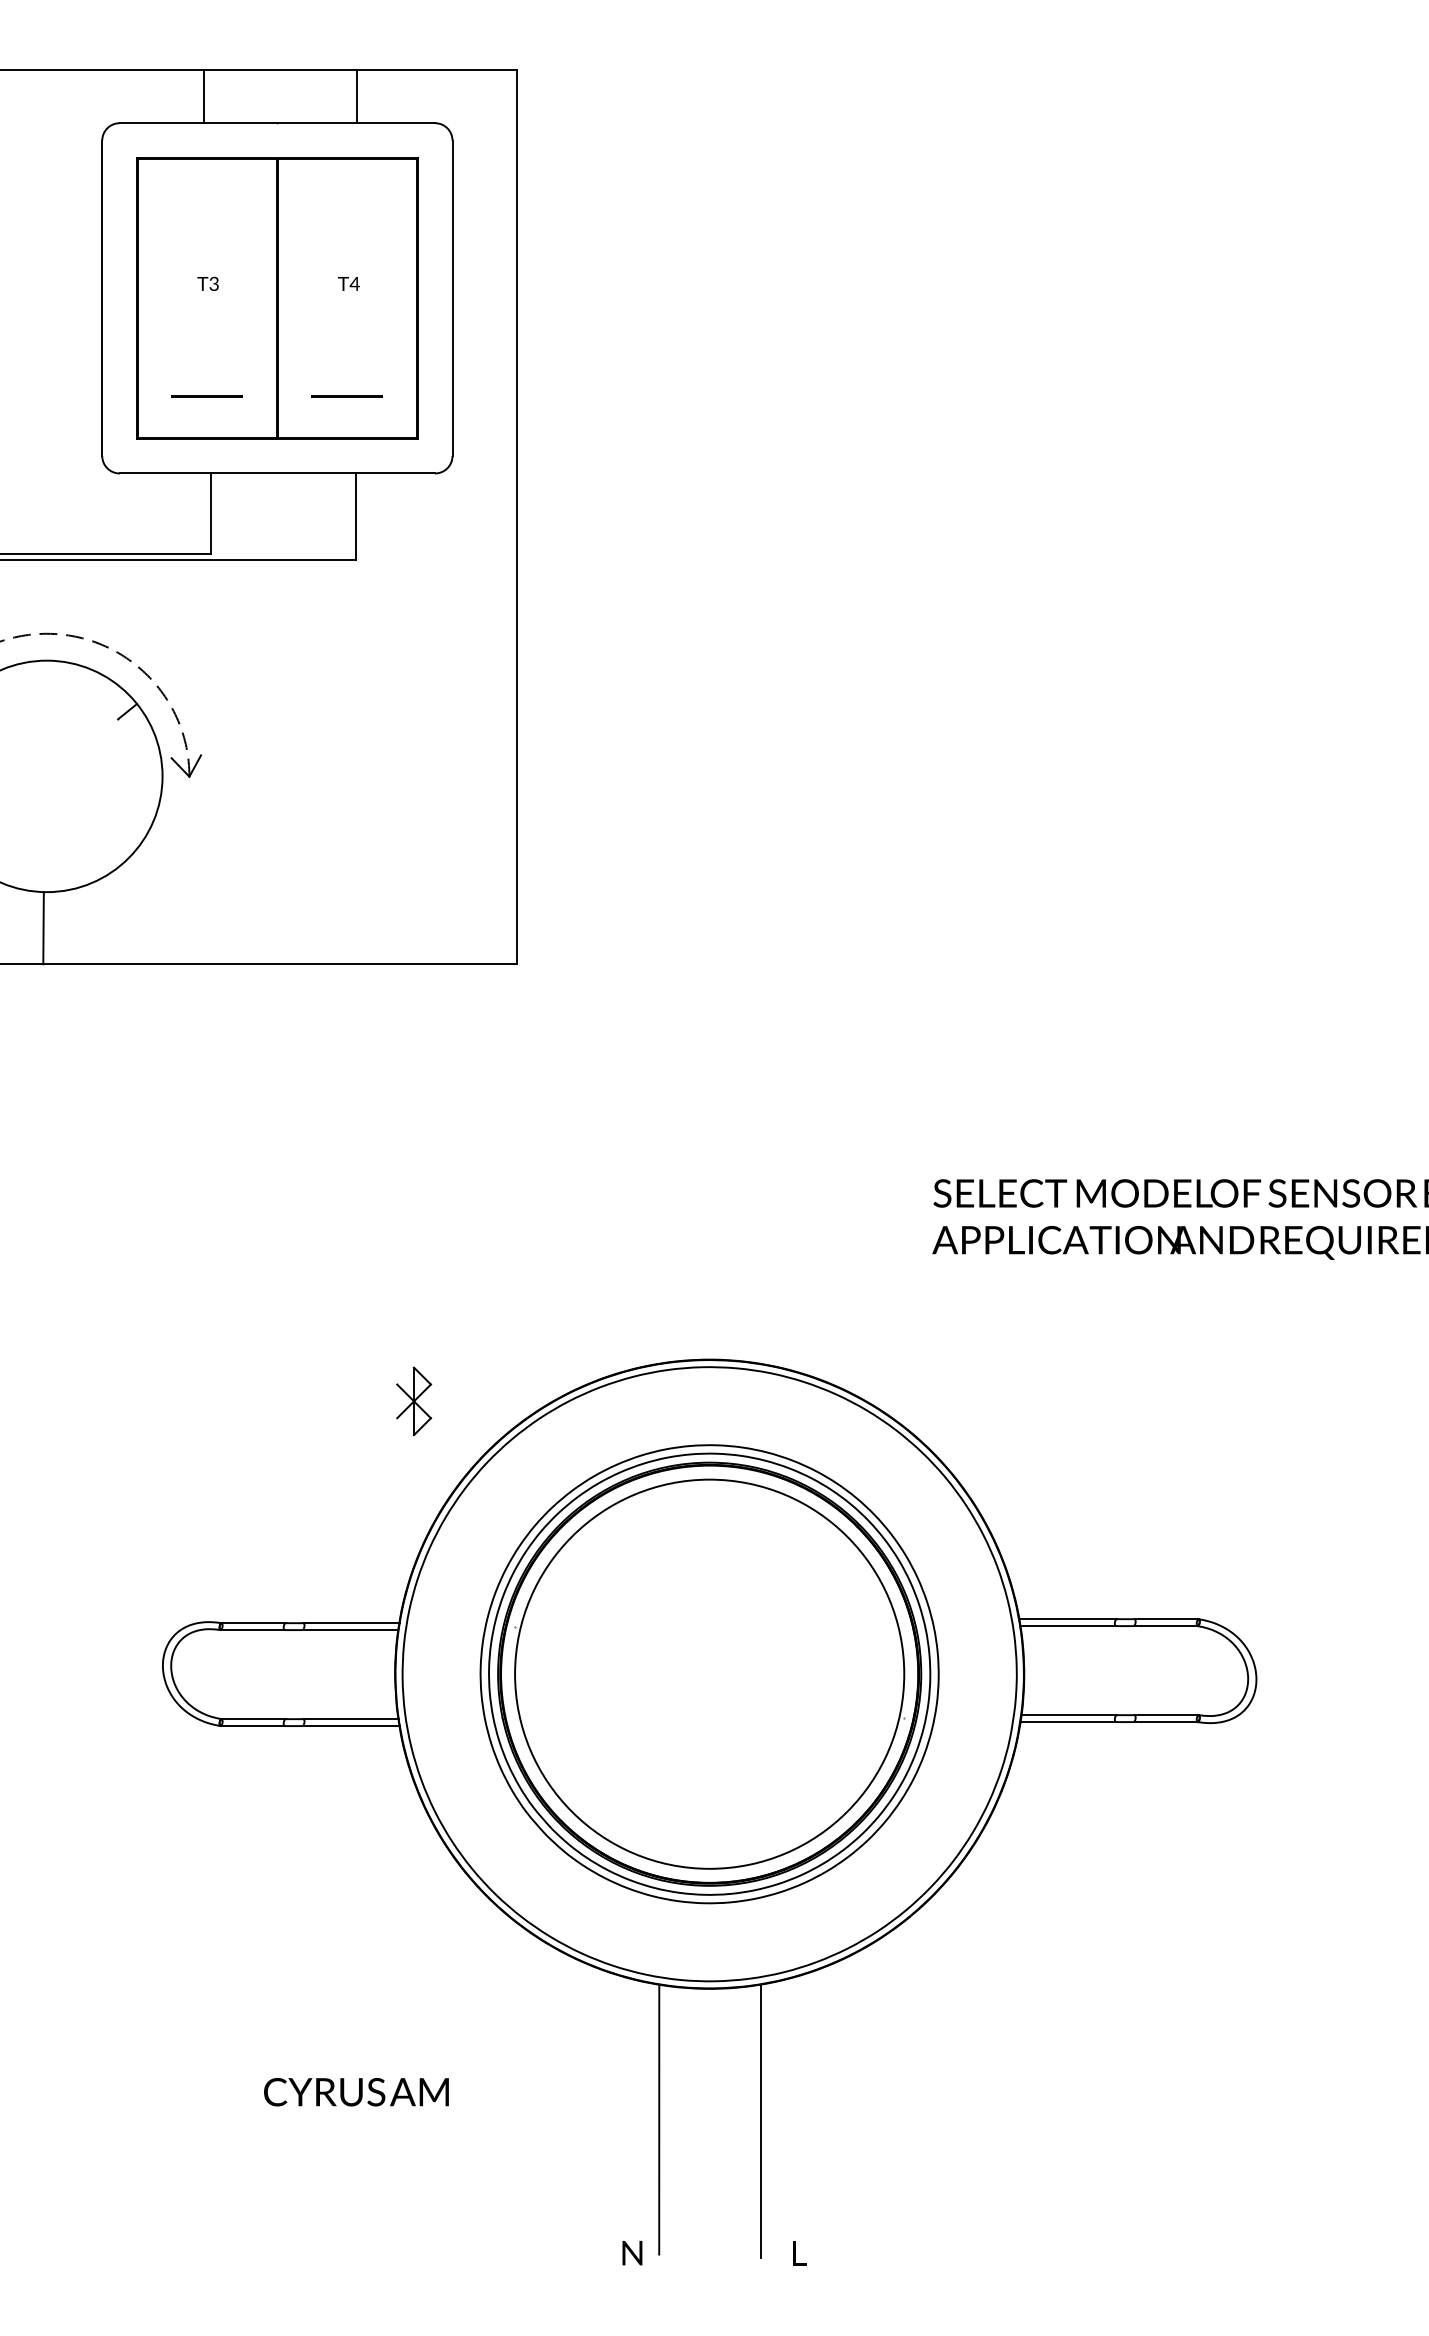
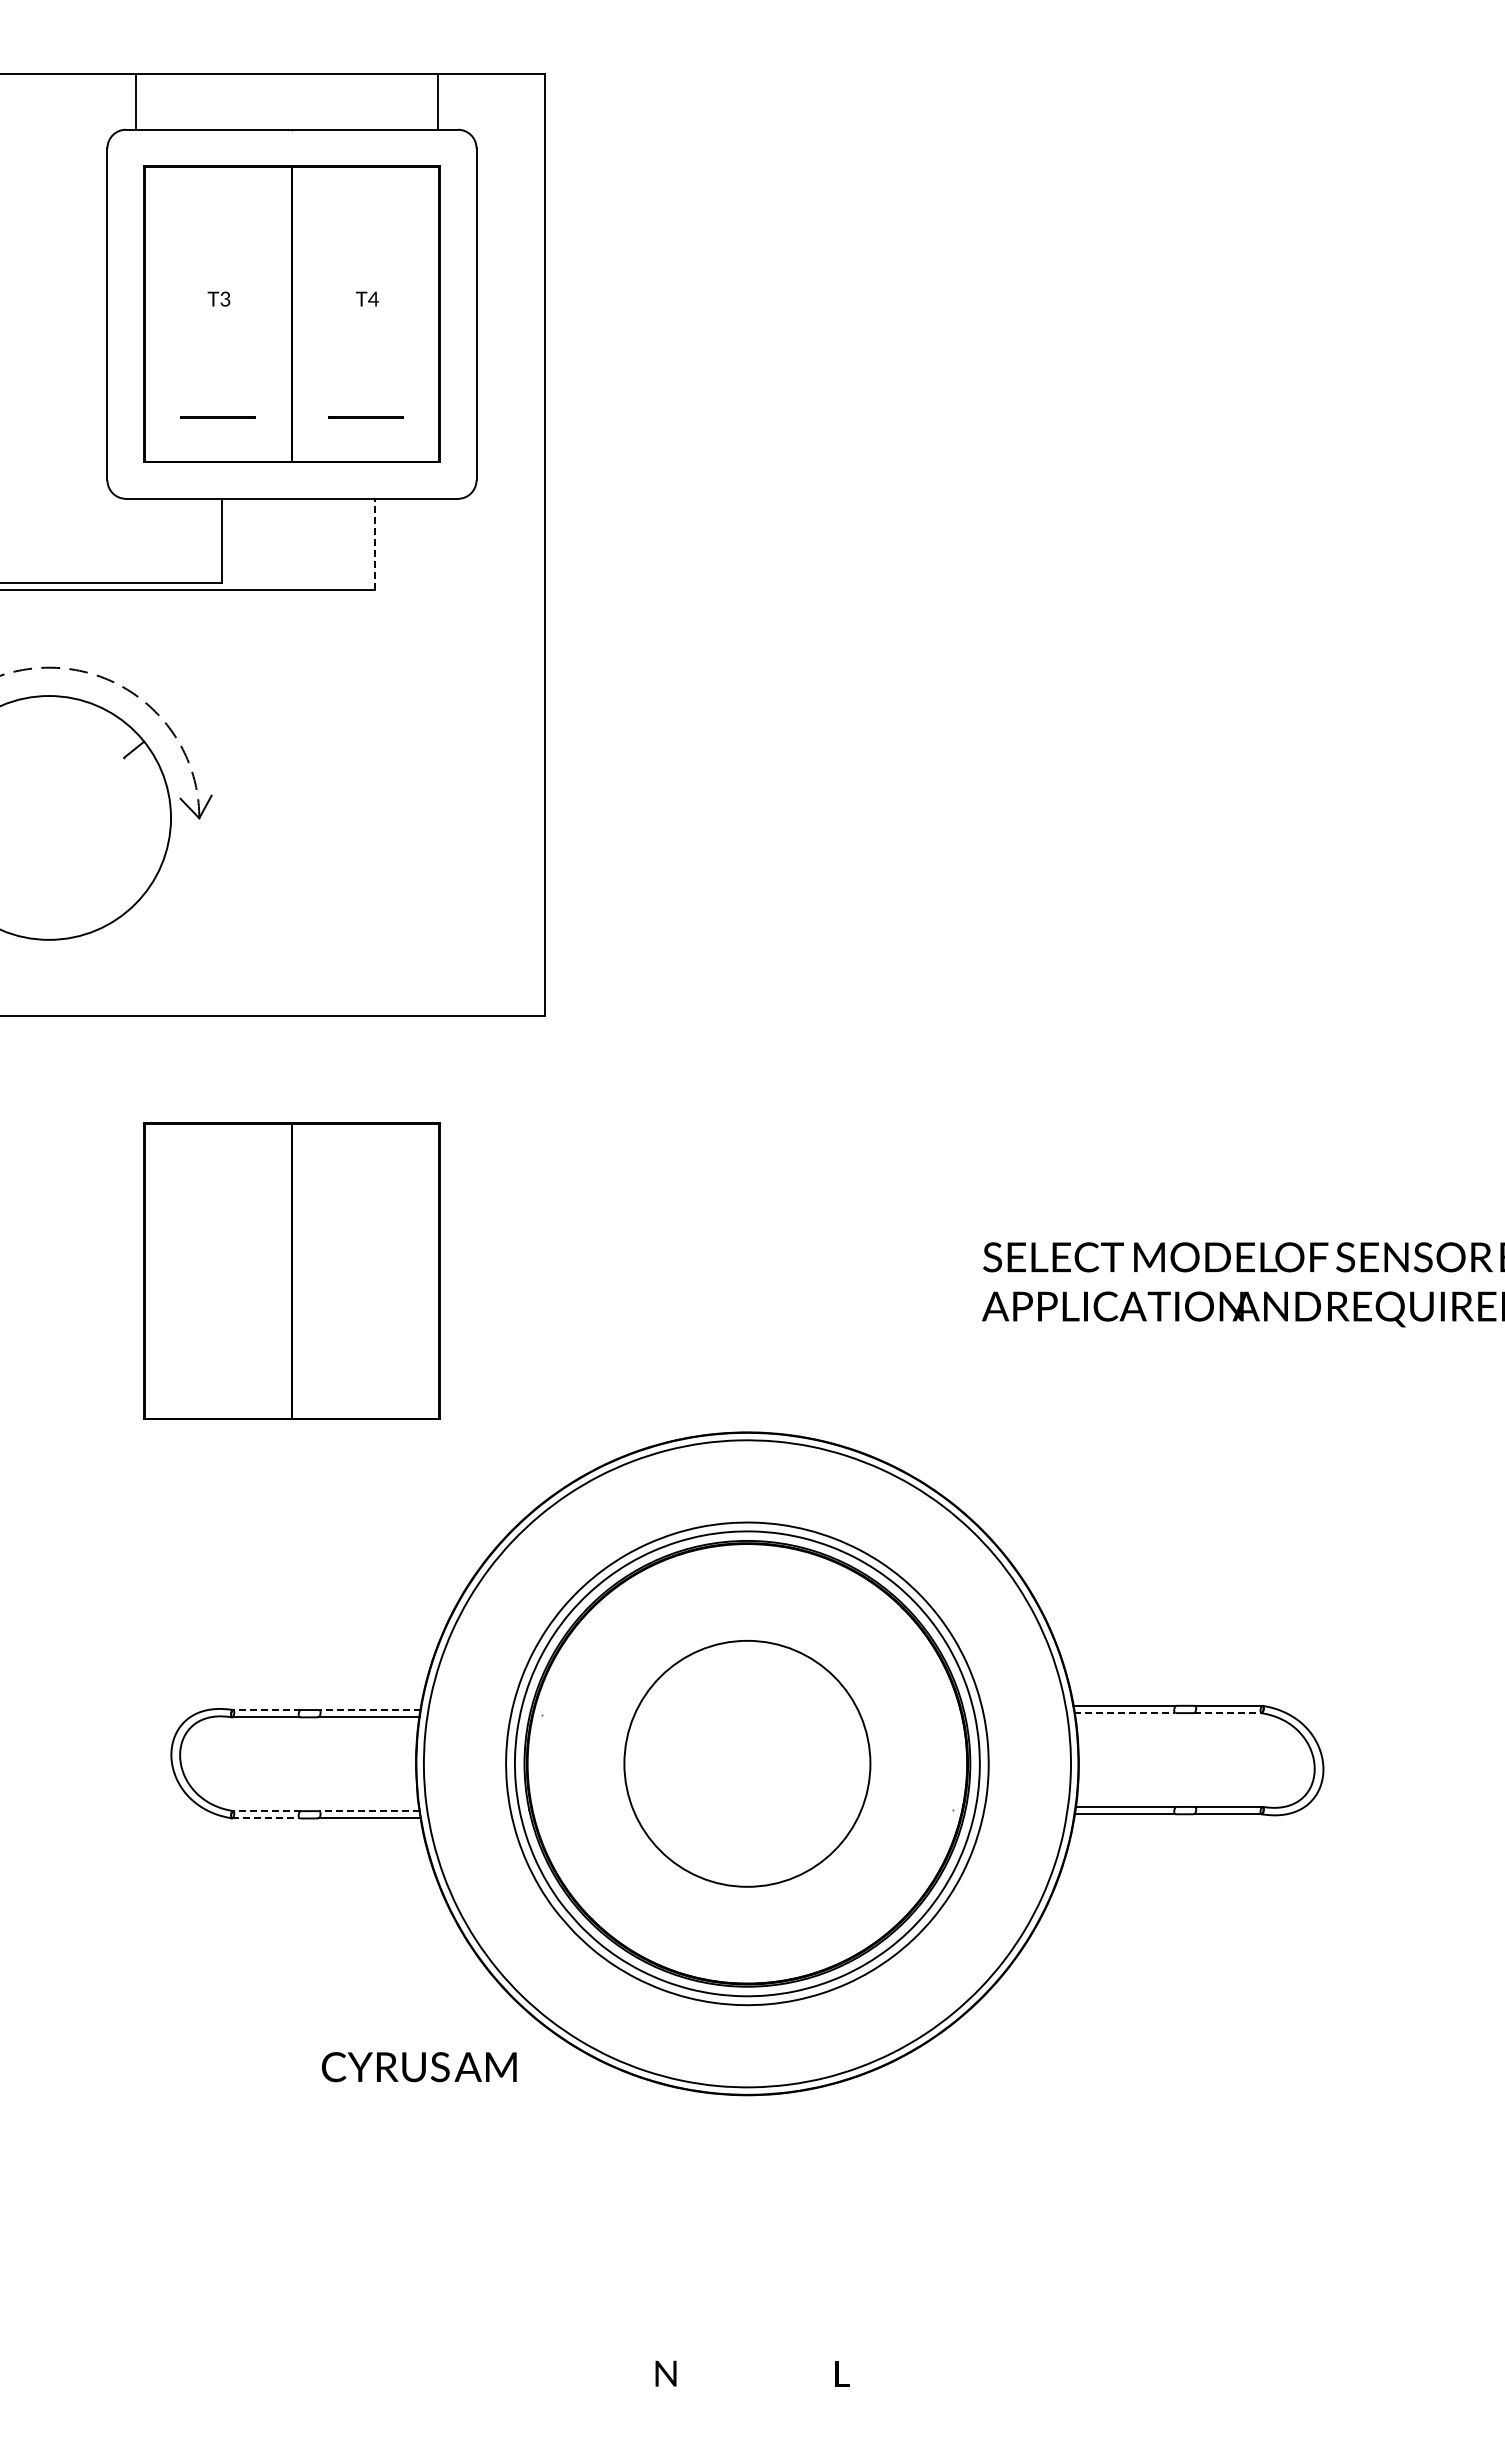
line: (204, 96) -> (136, 101), moved
line: (357, 96) -> (438, 101), moved
line: (355, 515) -> (374, 543), solid -> dashed
line: (43, 927) -> (45, 977), removed
part: (276, 1205) -> (291, 1270), added
part: (413, 1400) -> (435, 1475), removed
line: (253, 1623) -> (266, 1710), solid -> dashed
line: (351, 1623) -> (370, 1710), solid -> dashed
line: (1068, 1626) -> (1125, 1713), solid -> dashed
line: (1165, 1626) -> (1227, 1713), solid -> dashed
circle: (709, 1673) -> (747, 1763), size x0.6
line: (253, 1719) -> (266, 1811), solid -> dashed
line: (350, 1719) -> (369, 1811), solid -> dashed
line: (252, 1726) -> (265, 1818), solid -> dashed
text: (356, 2092) -> (419, 2067), moved
line: (659, 2120) -> (694, 2233), removed
line: (761, 2120) -> (801, 2234), removed

